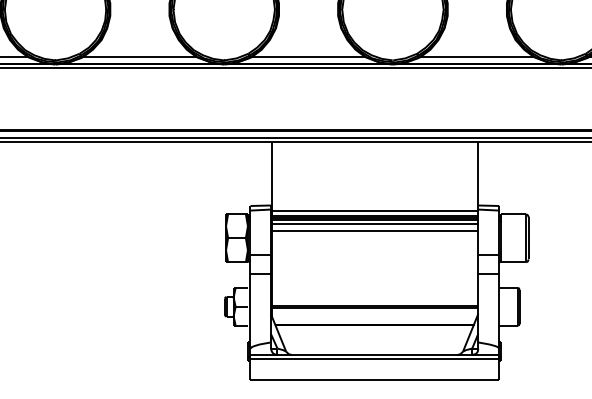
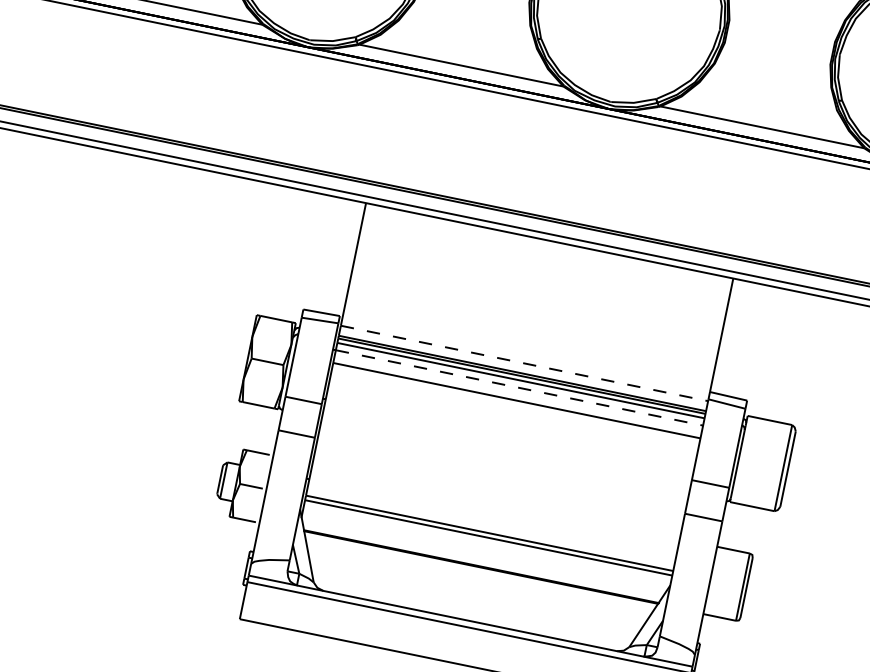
line: (375, 210) -> (524, 363), solid -> dashed
line: (375, 224) -> (519, 388), solid -> dashed

